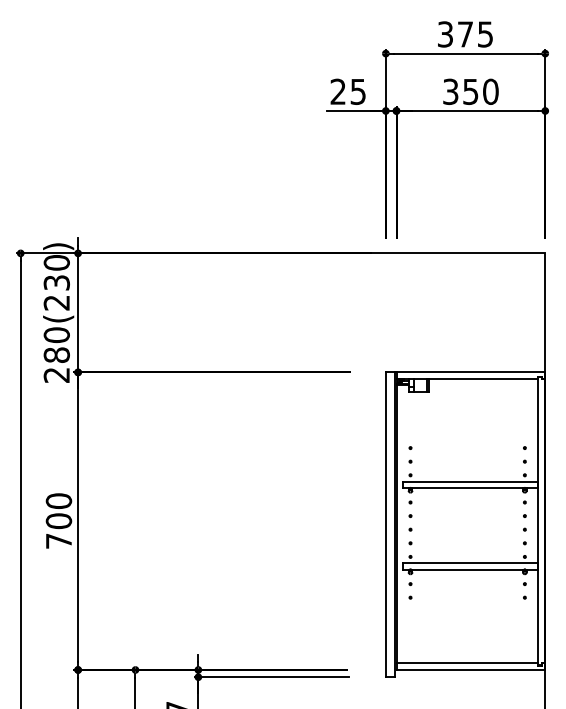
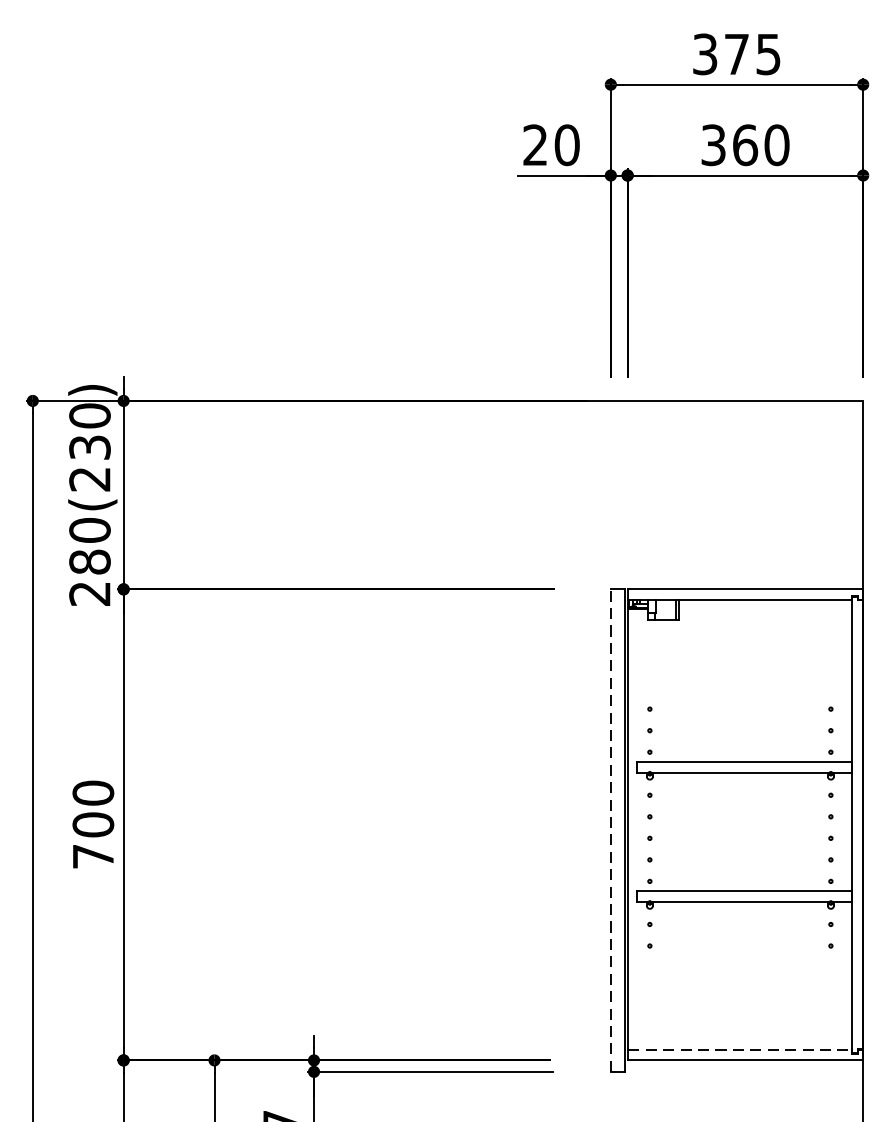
text: (358, 91) -> (567, 144), 25 -> 20
text: (470, 91) -> (744, 144), 350 -> 360
line: (385, 524) -> (610, 830), solid -> dashed
line: (467, 663) -> (740, 1050), solid -> dashed

